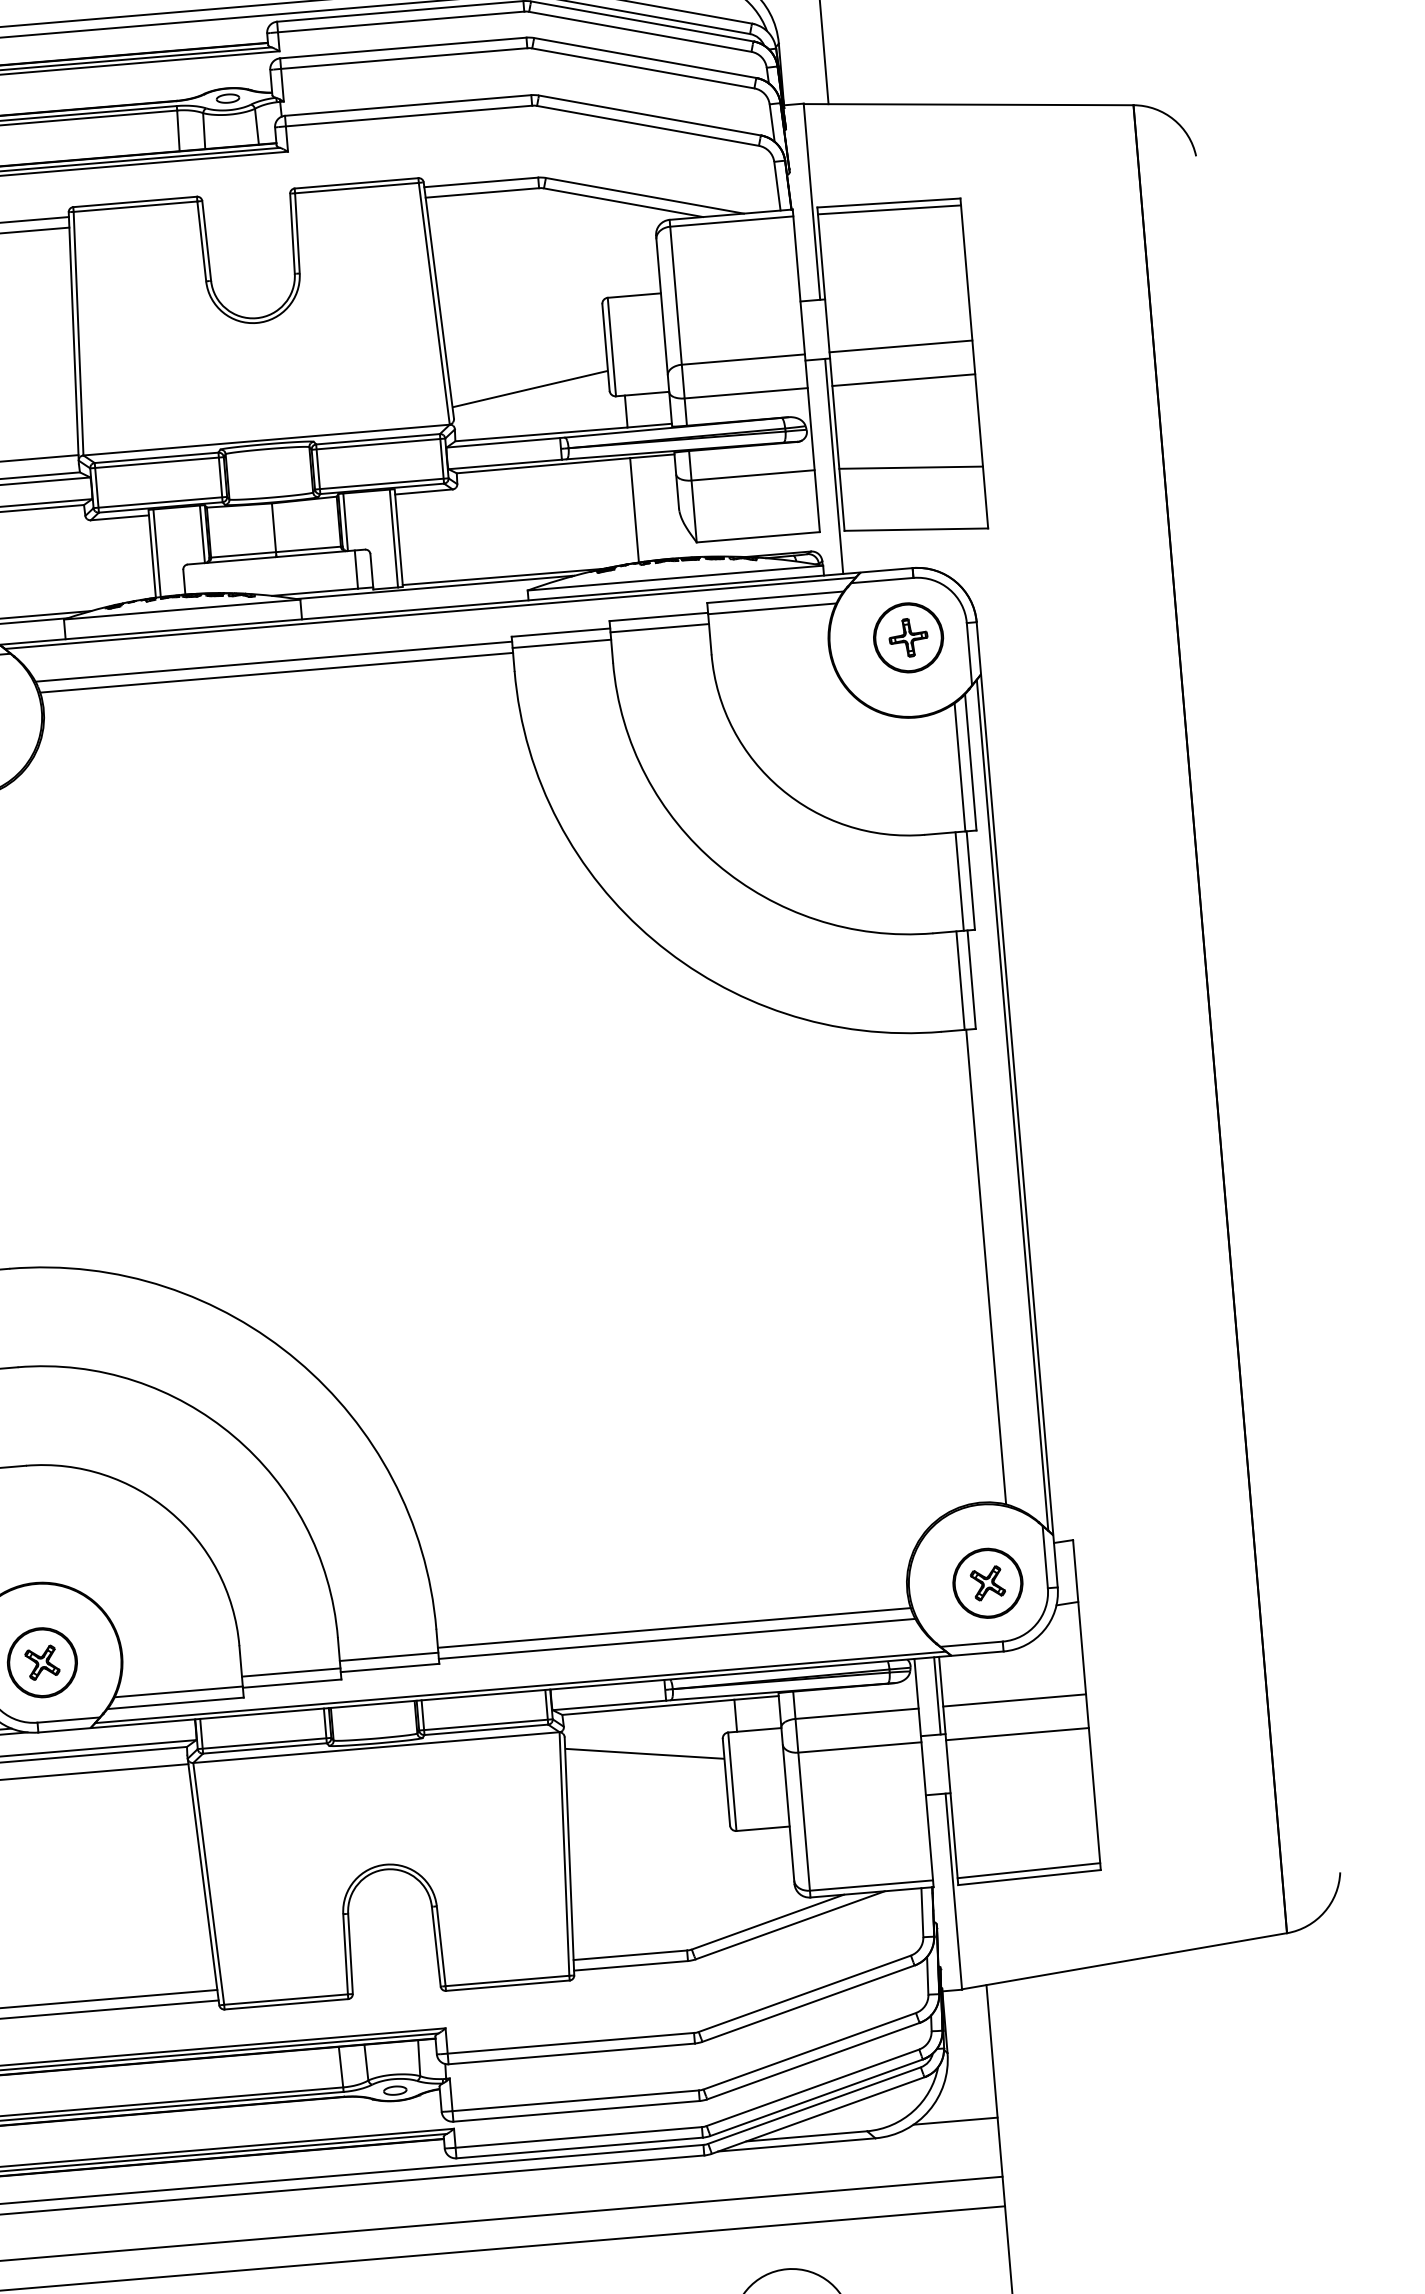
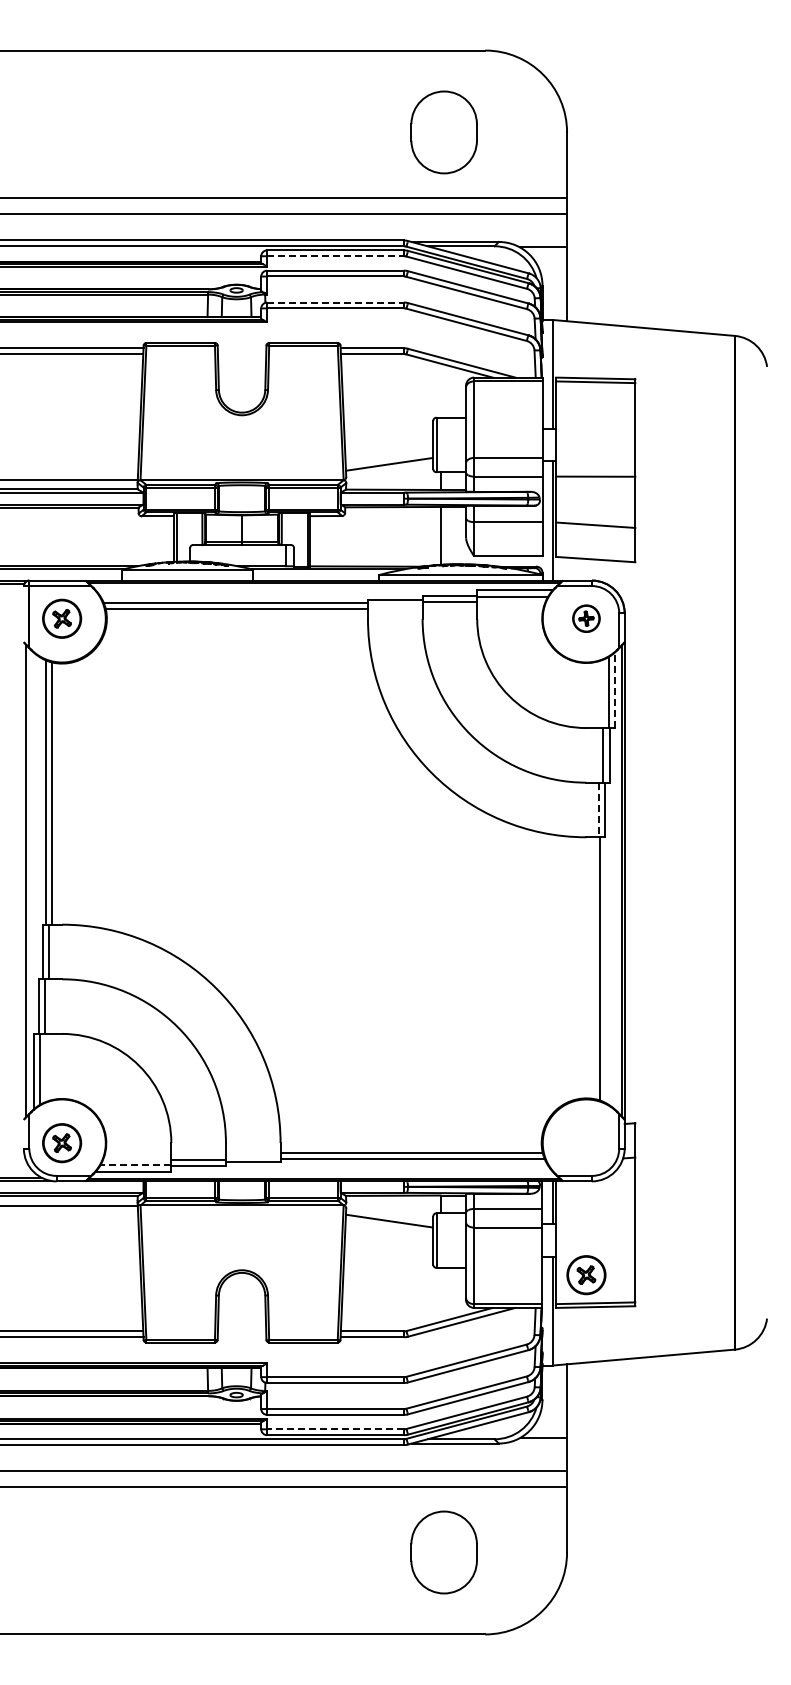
line: (402, 22) -> (336, 256), solid -> dashed
line: (409, 105) -> (336, 302), solid -> dashed
line: (900, 345) -> (595, 457), removed
part: (908, 637) -> (586, 618), size x0.7
line: (560, 644) -> (394, 606), removed
line: (969, 762) -> (614, 690), solid -> dashed
line: (961, 981) -> (599, 810), solid -> dashed
part: (988, 1583) -> (586, 1275), moved
line: (387, 1656) -> (252, 1155), removed
line: (178, 1691) -> (135, 1165), solid -> dashed
line: (1014, 1699) -> (595, 1208), removed
line: (1017, 1734) -> (595, 1227), removed
line: (578, 2137) -> (335, 1429), solid -> dashed

